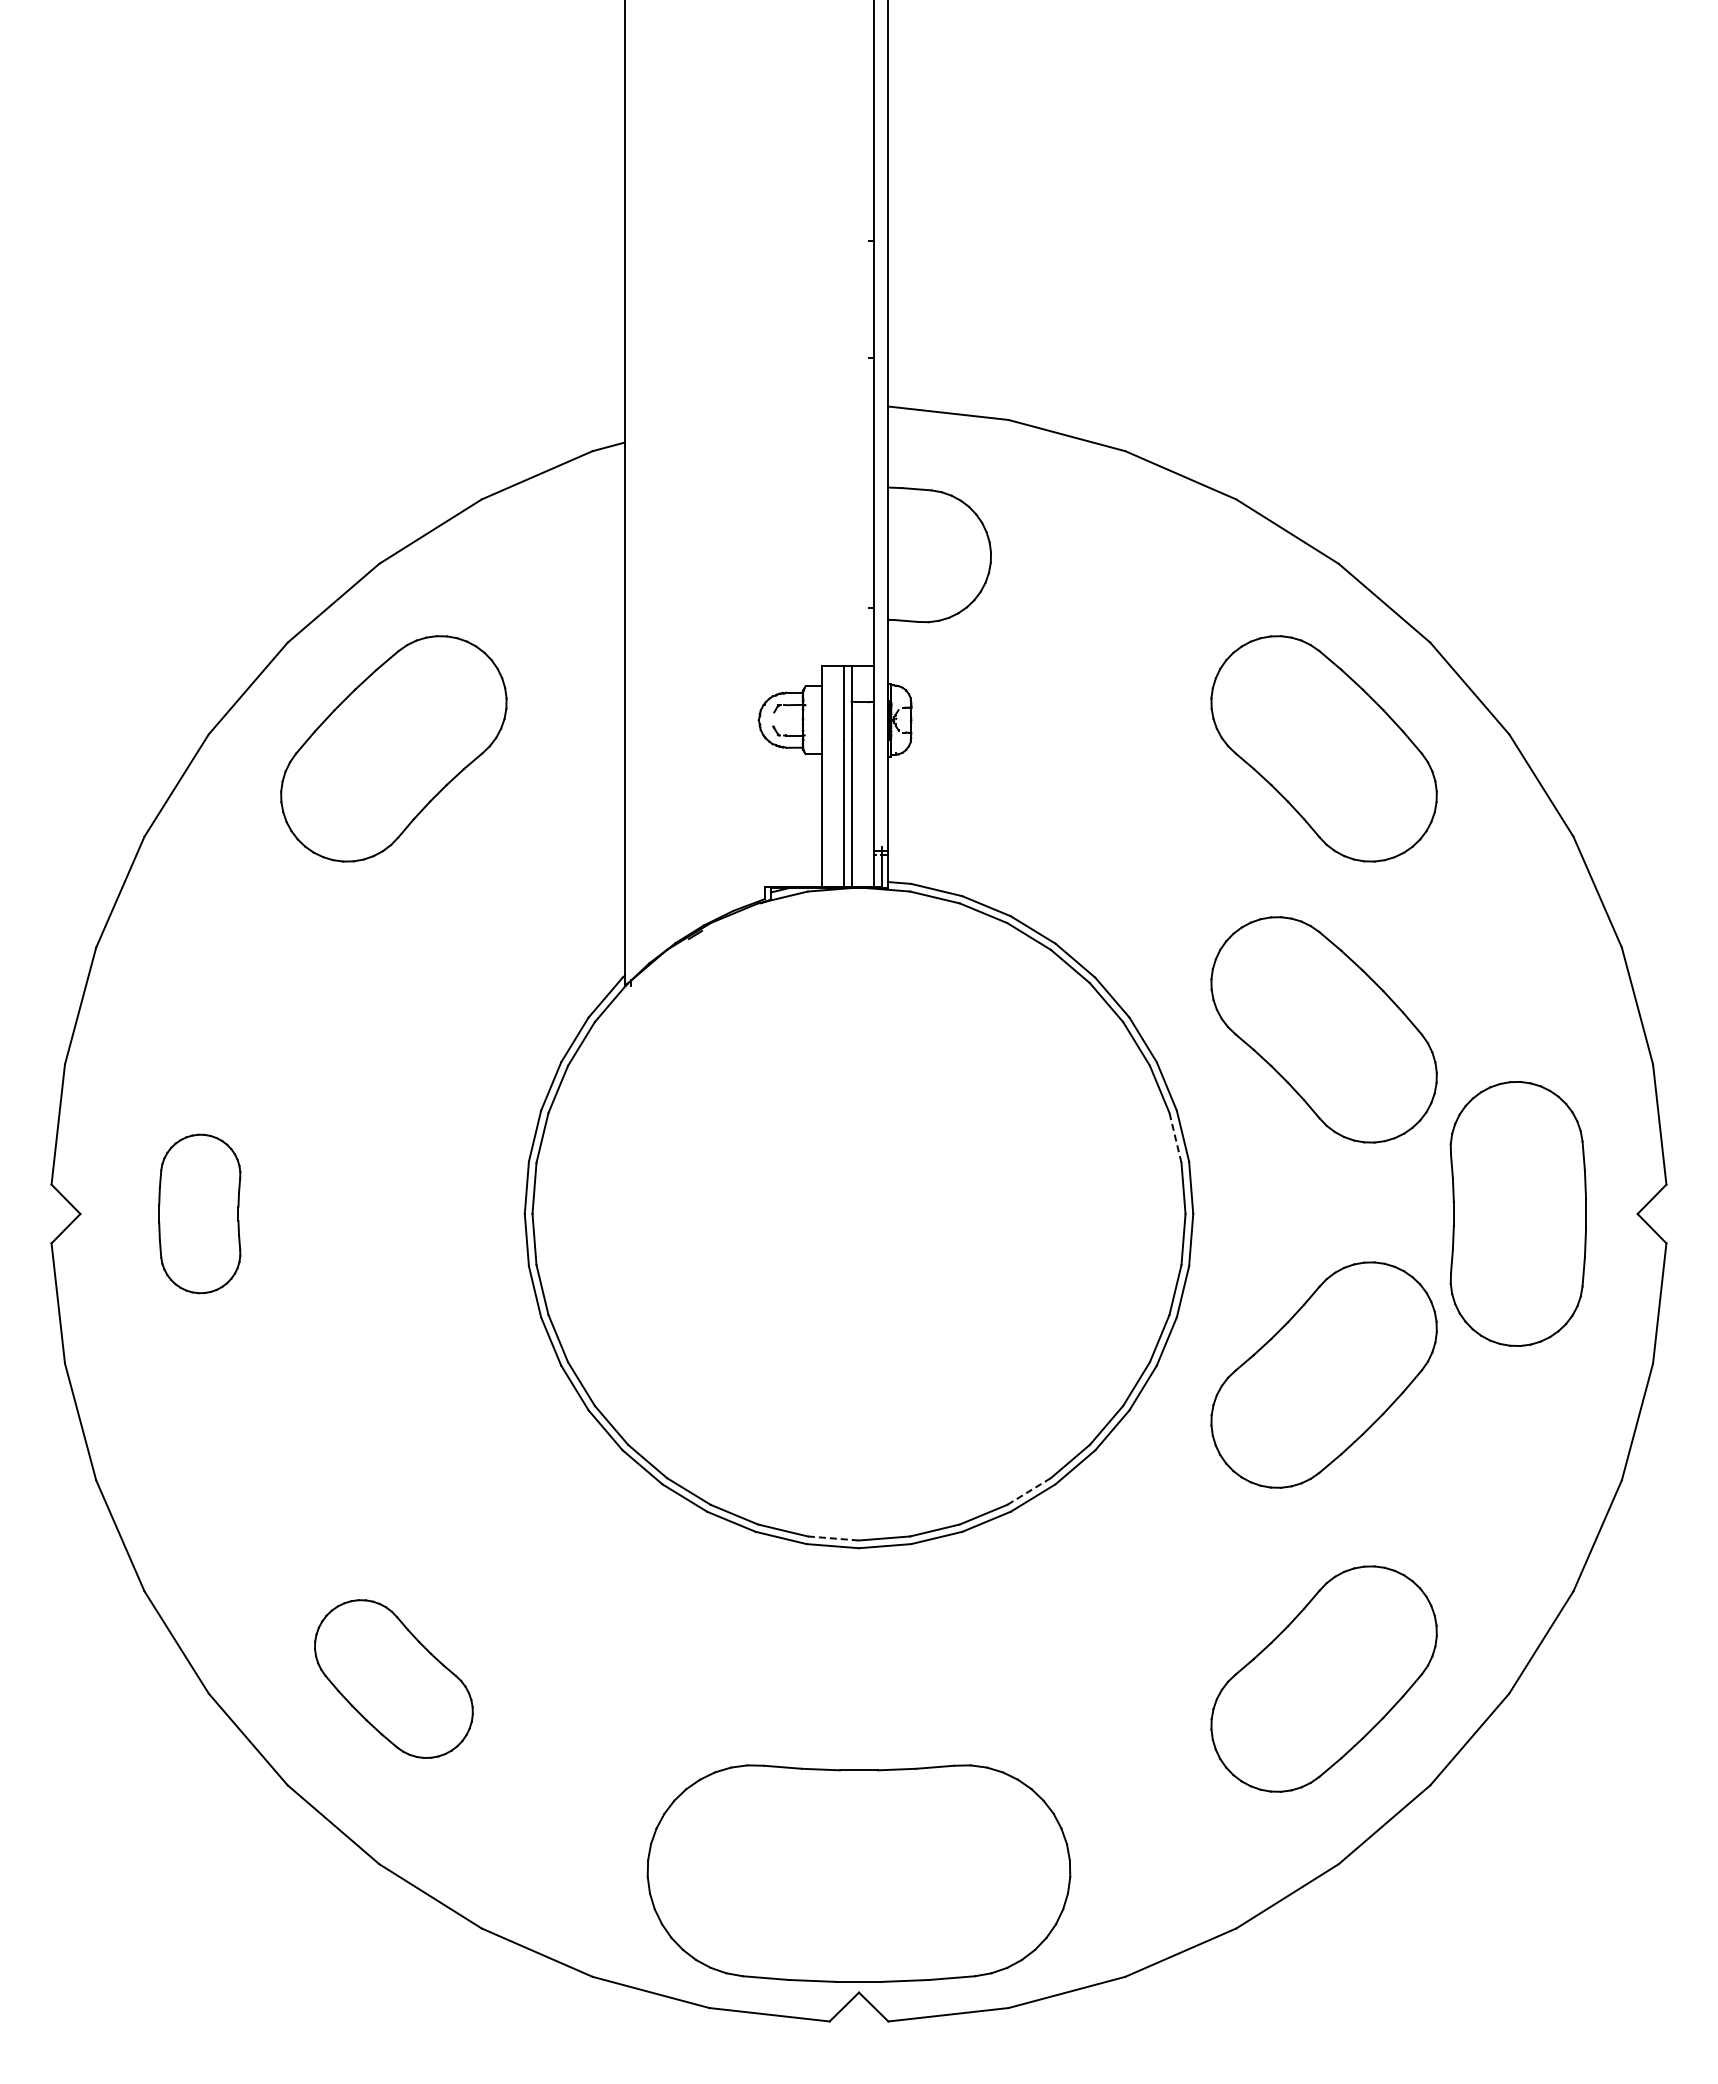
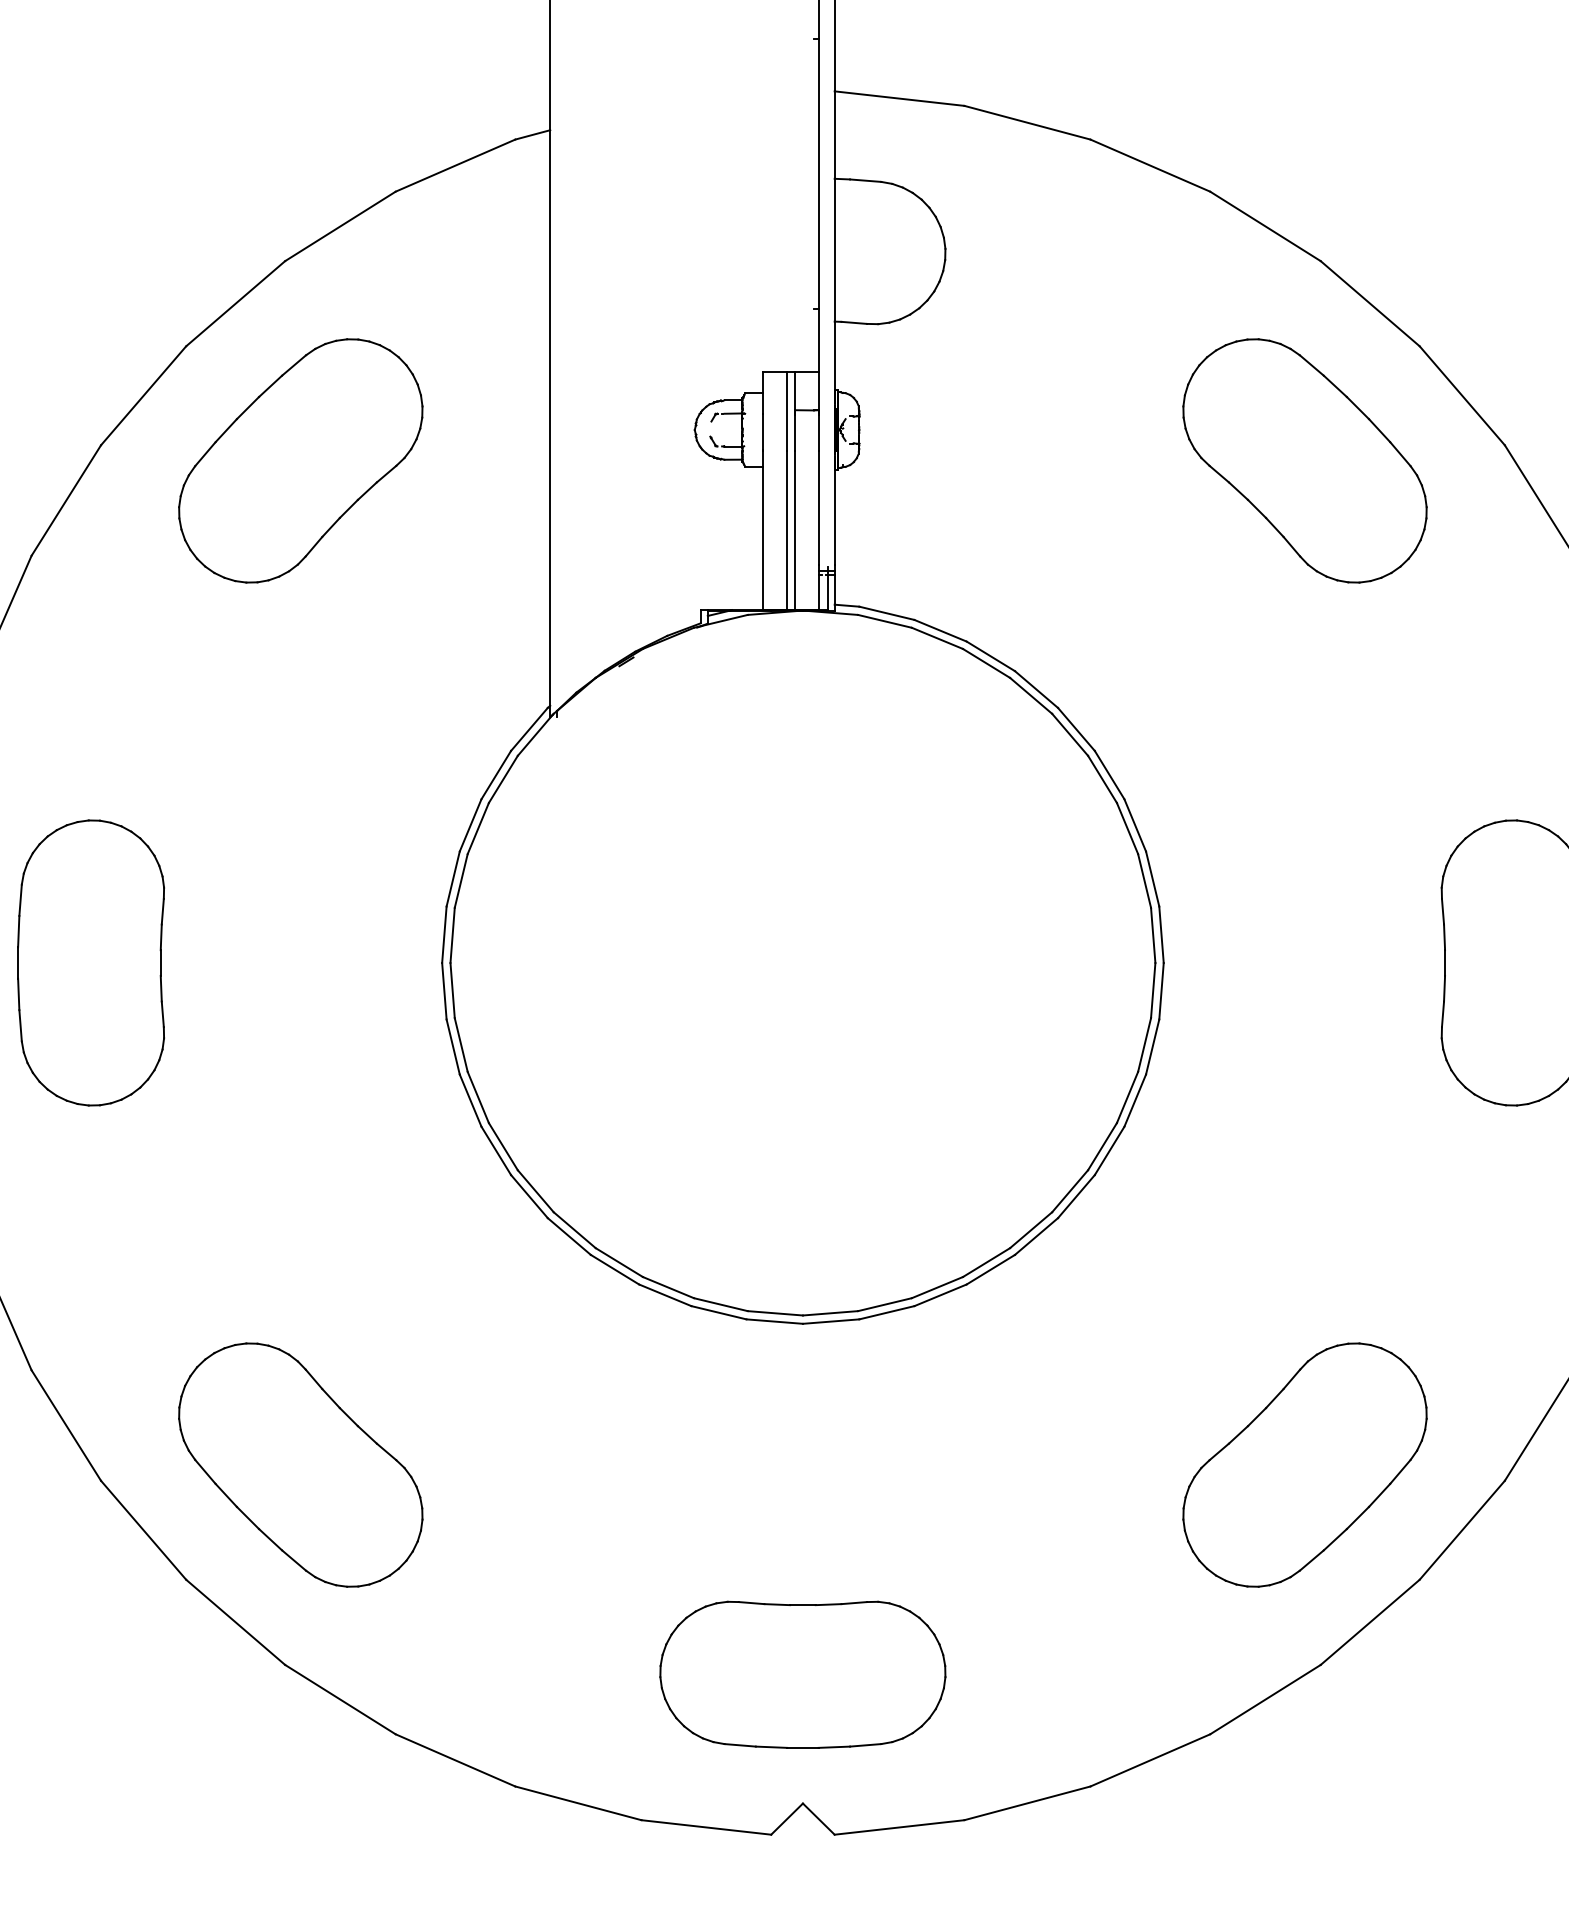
part: (1323, 1029) -> (1304, 763), removed
line: (1175, 1137) -> (1144, 880), dashed -> solid
part: (199, 1213) -> (90, 962), size x1.67
part: (1323, 1374) -> (1304, 1136), removed
line: (1029, 1491) -> (986, 1262), dashed -> solid
line: (833, 1538) -> (775, 1313), dashed -> solid
part: (393, 1678) -> (300, 1464), size x1.43
part: (858, 1872) -> (802, 1673), size x0.62

